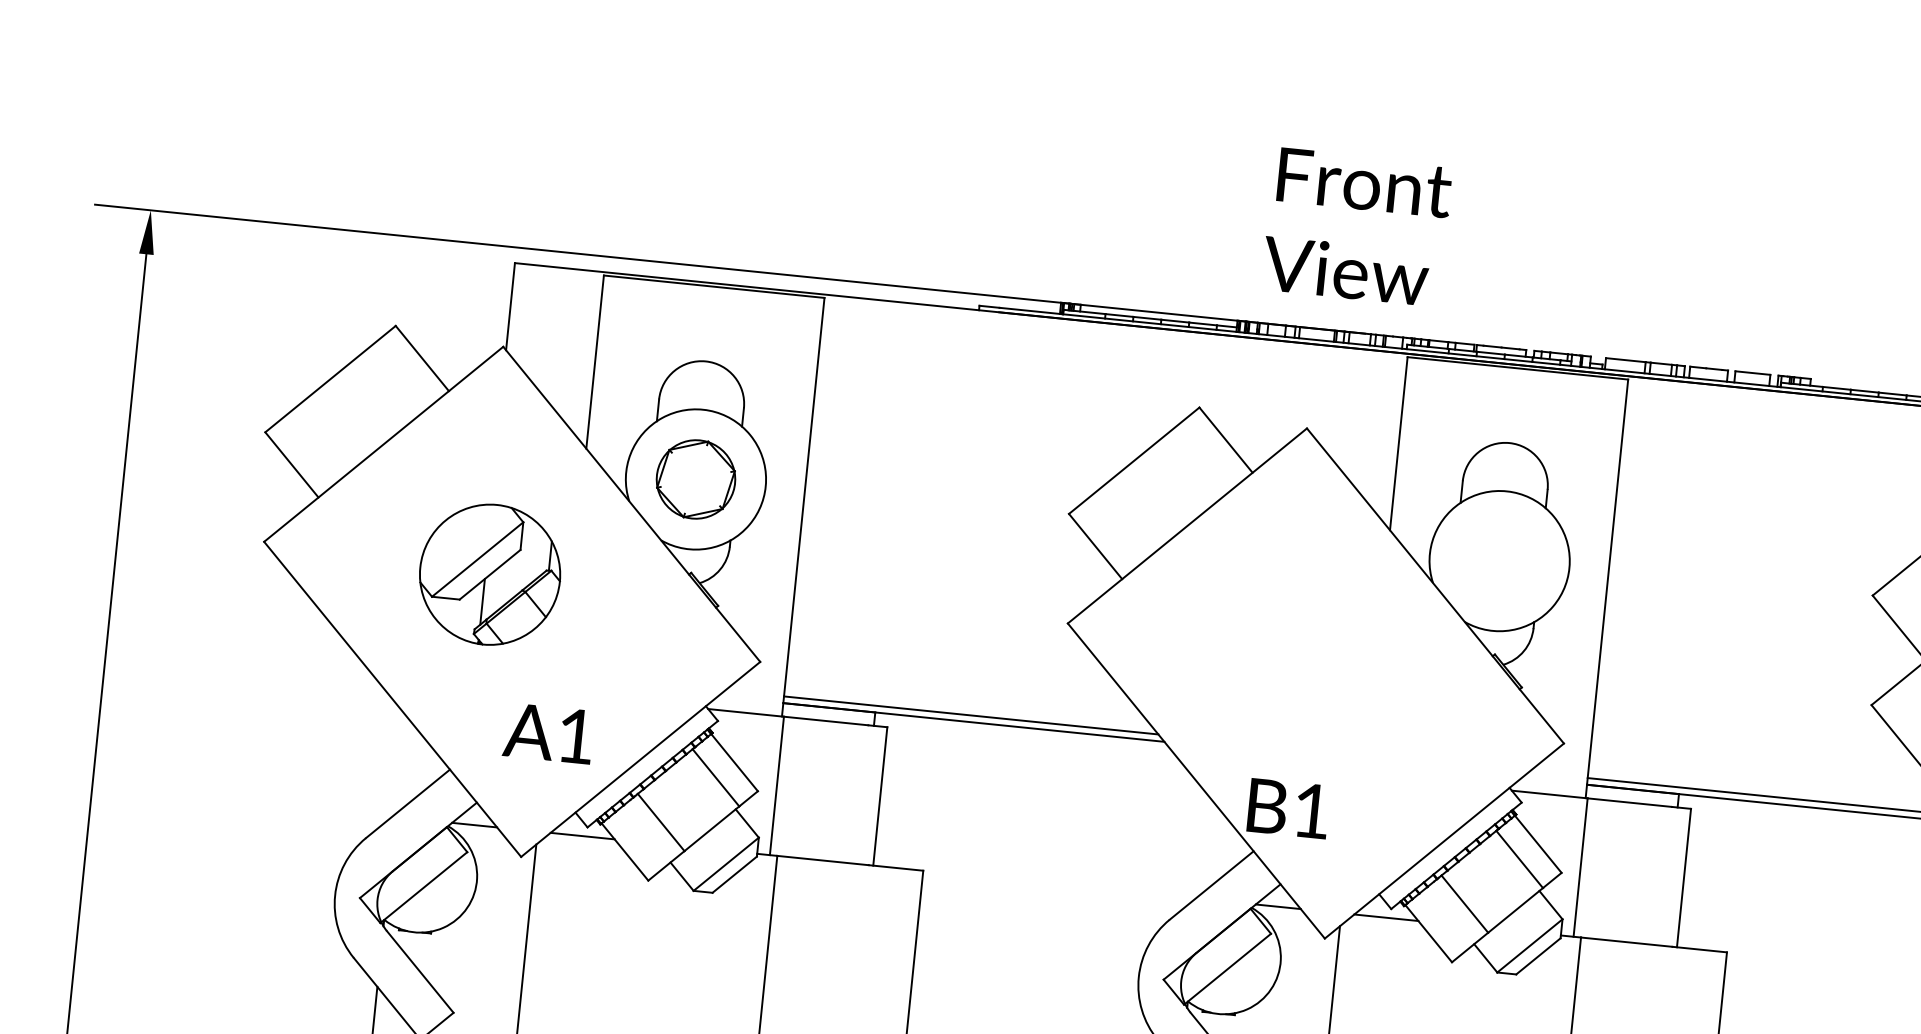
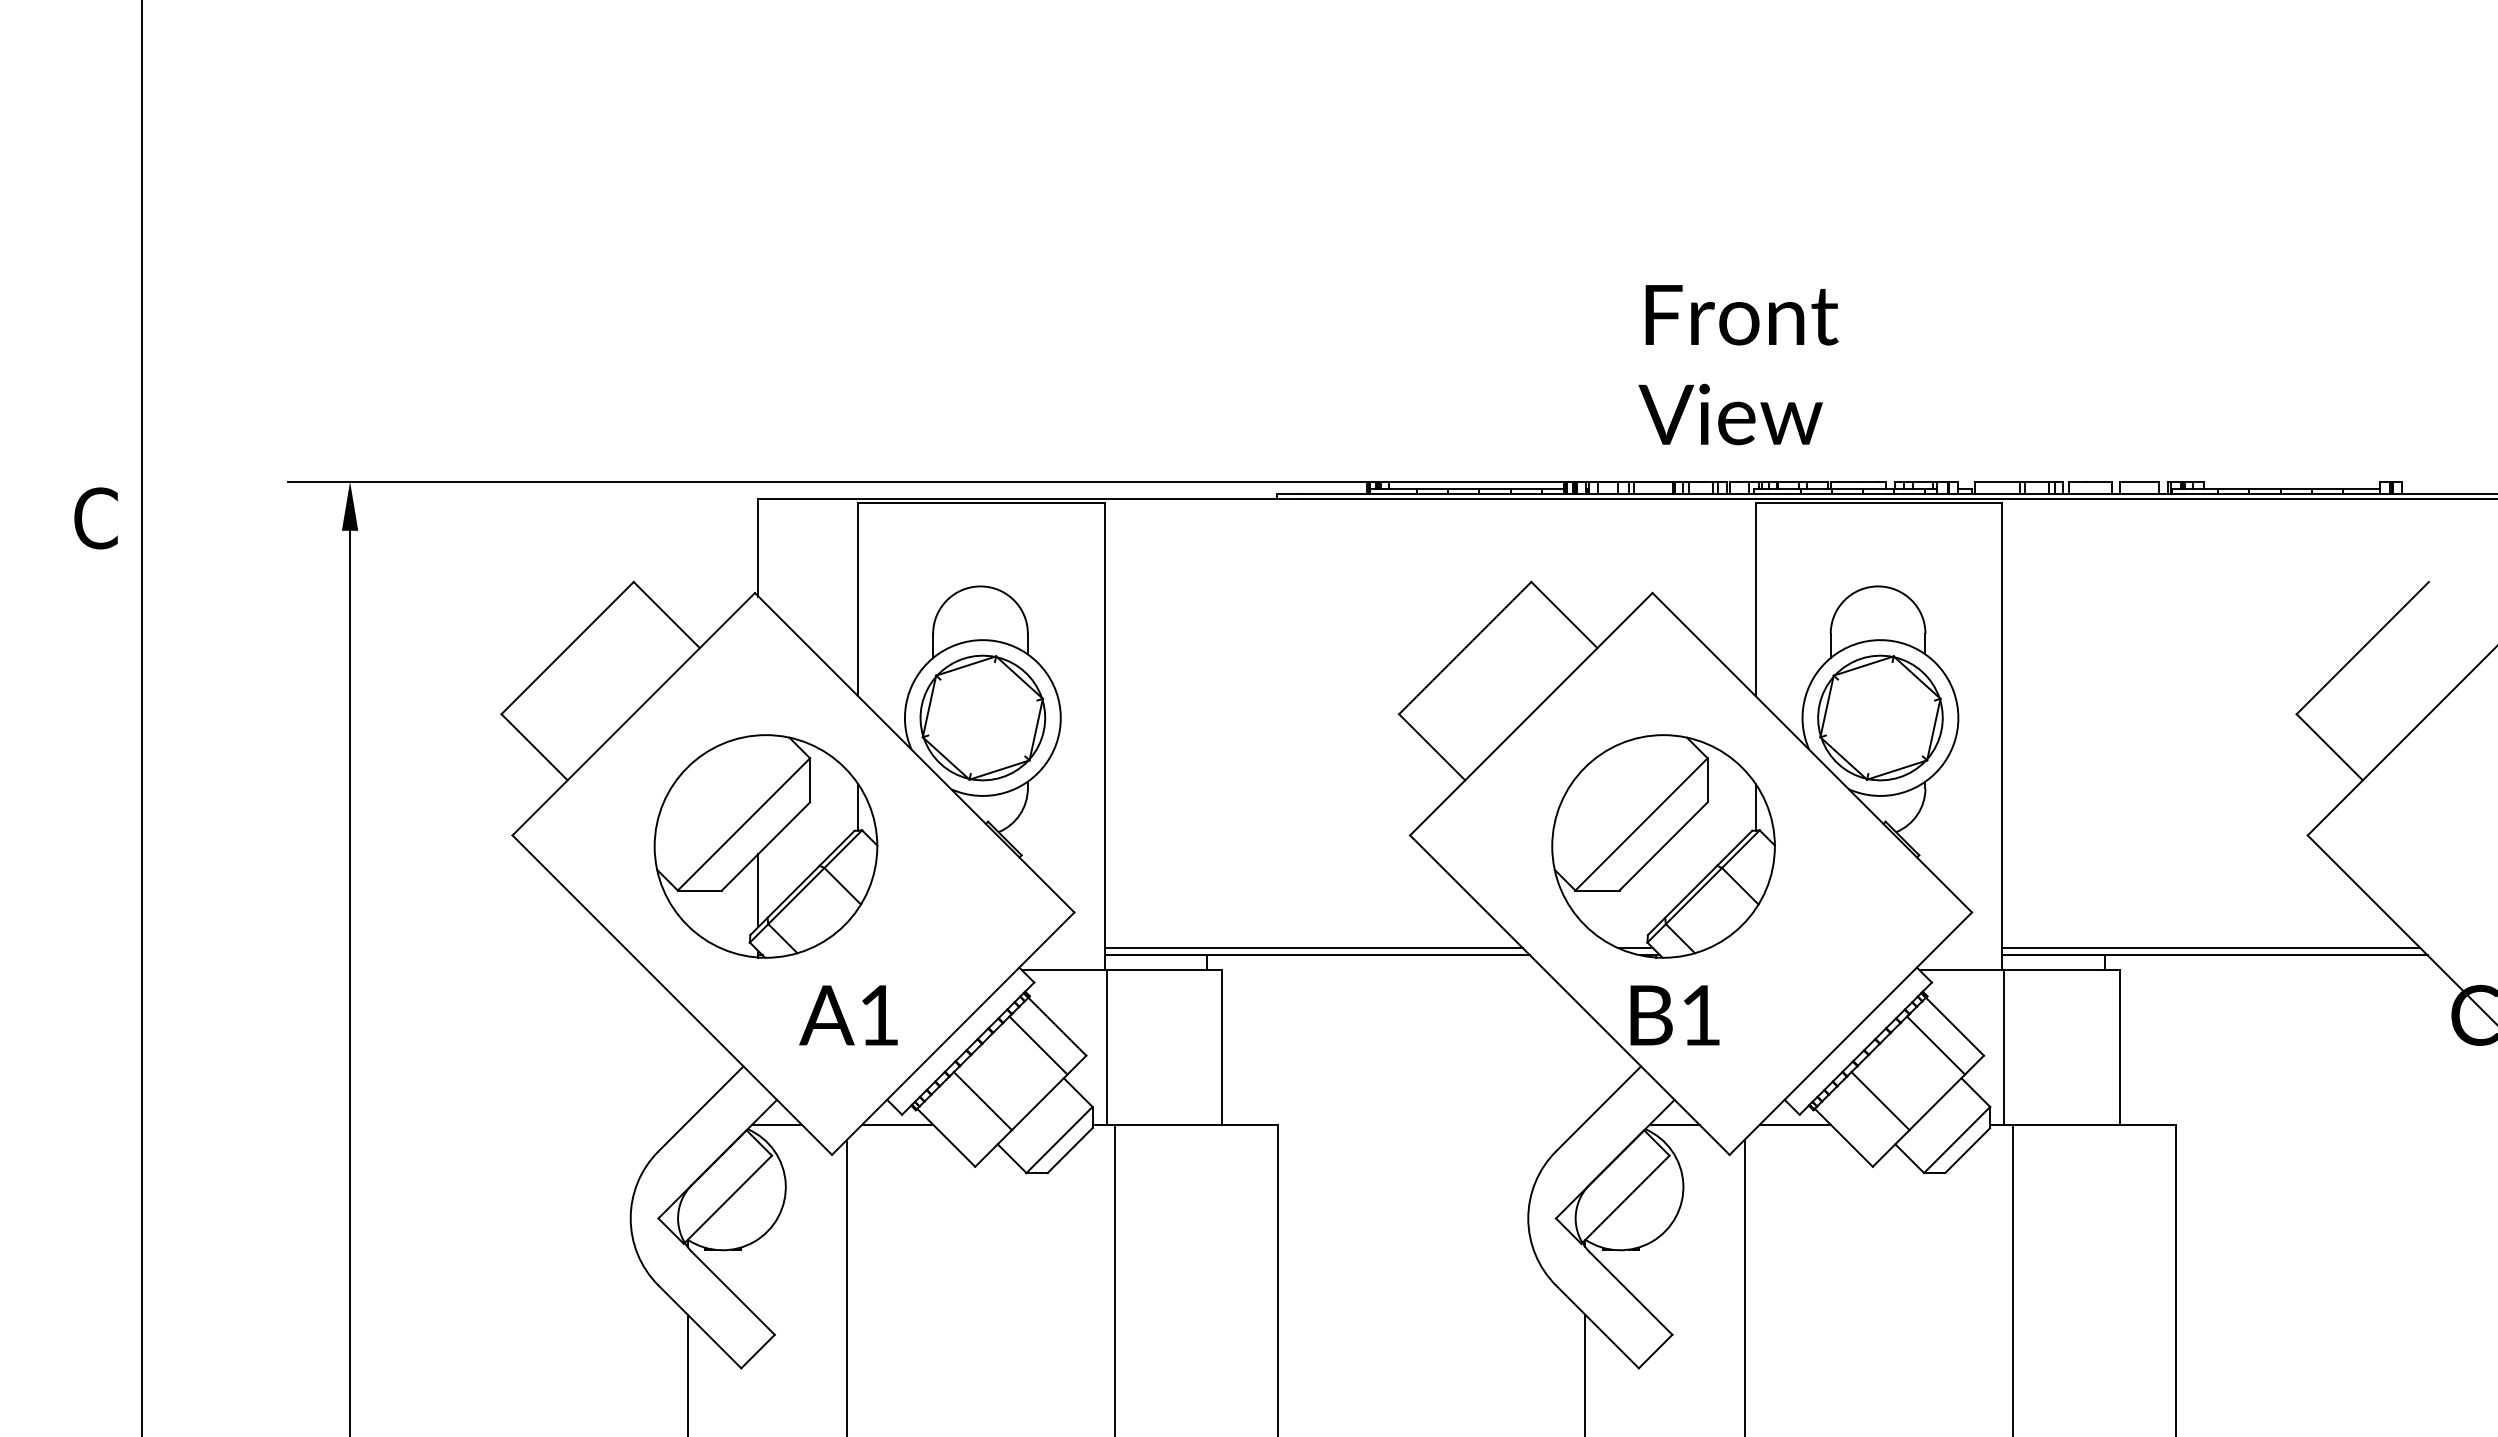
text: (1357, 227) -> (1738, 365), moved
part: (695, 478) -> (982, 717), size x1.43
part: (1499, 560) -> (1880, 717), added
part: (489, 574) -> (765, 846), size x1.43
part: (1293, 656) -> (1663, 846), added

